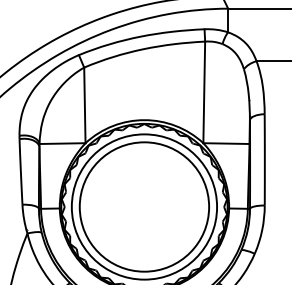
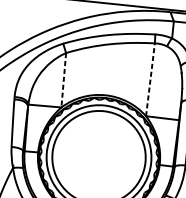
line: (204, 92) -> (150, 79), solid -> dashed
line: (84, 105) -> (63, 80), solid -> dashed

